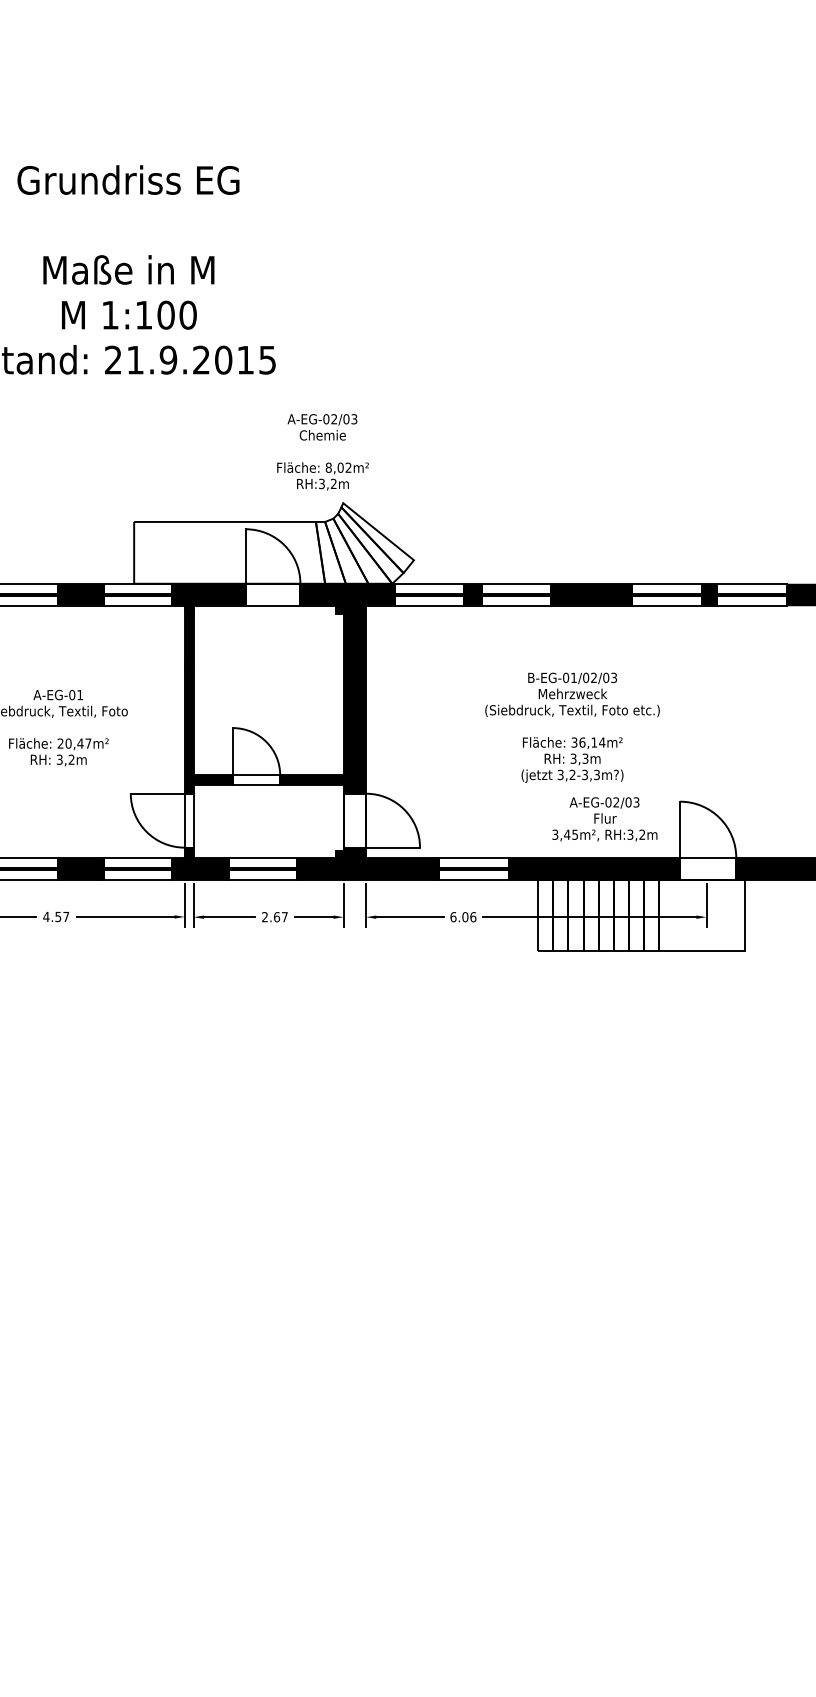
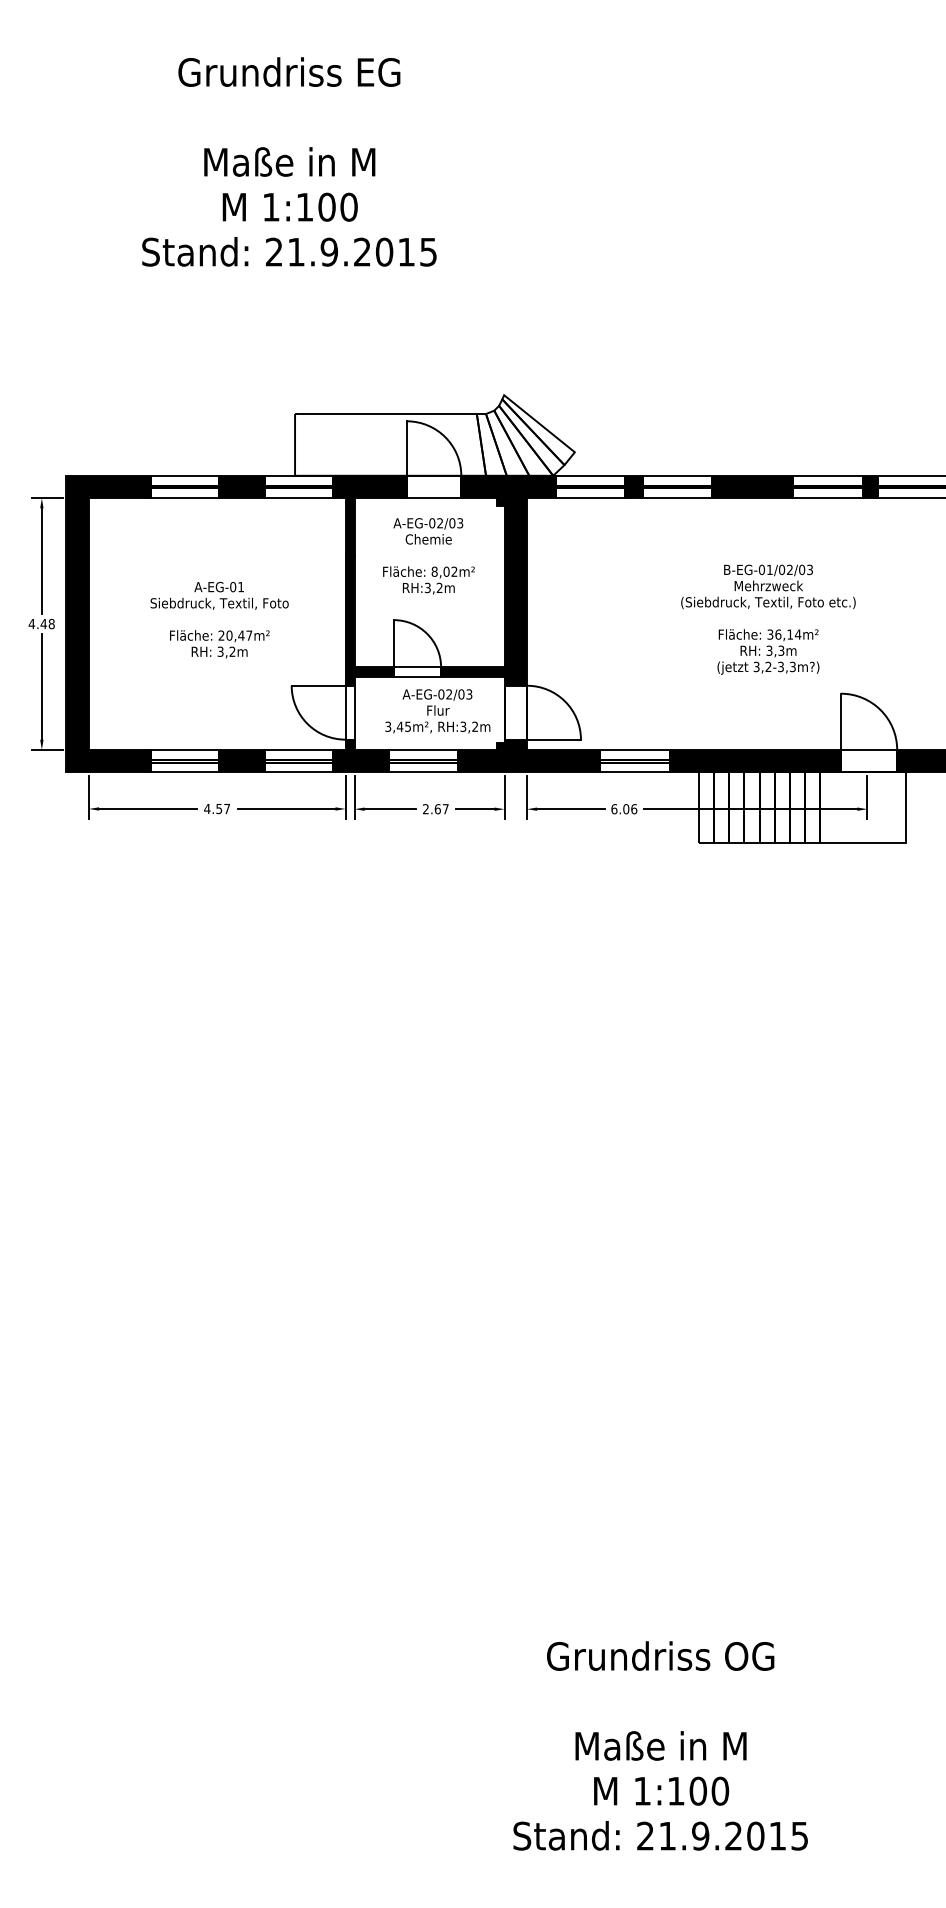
text: (322, 452) -> (428, 556), moved
text: (572, 727) -> (768, 619), moved
text: (604, 819) -> (437, 711), moved

